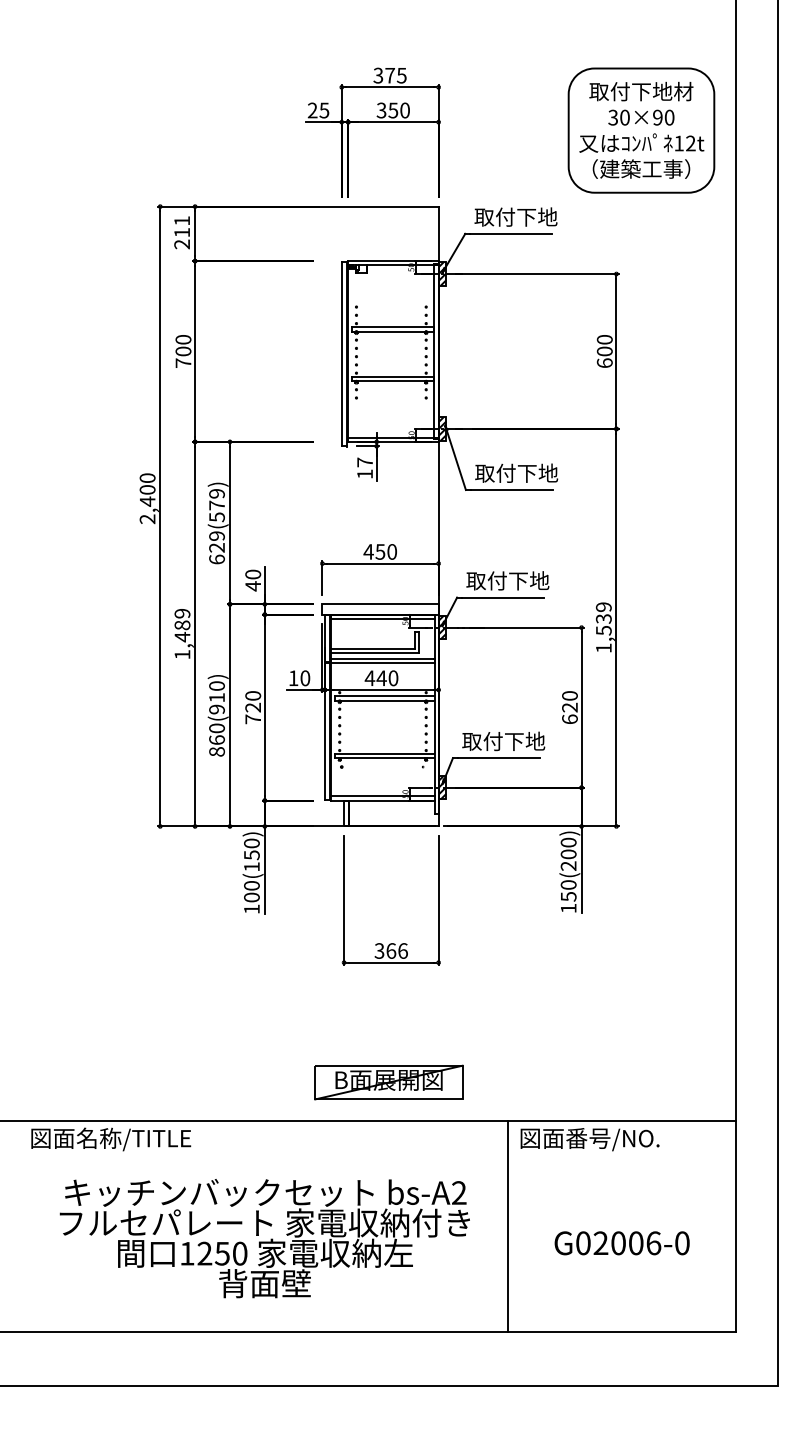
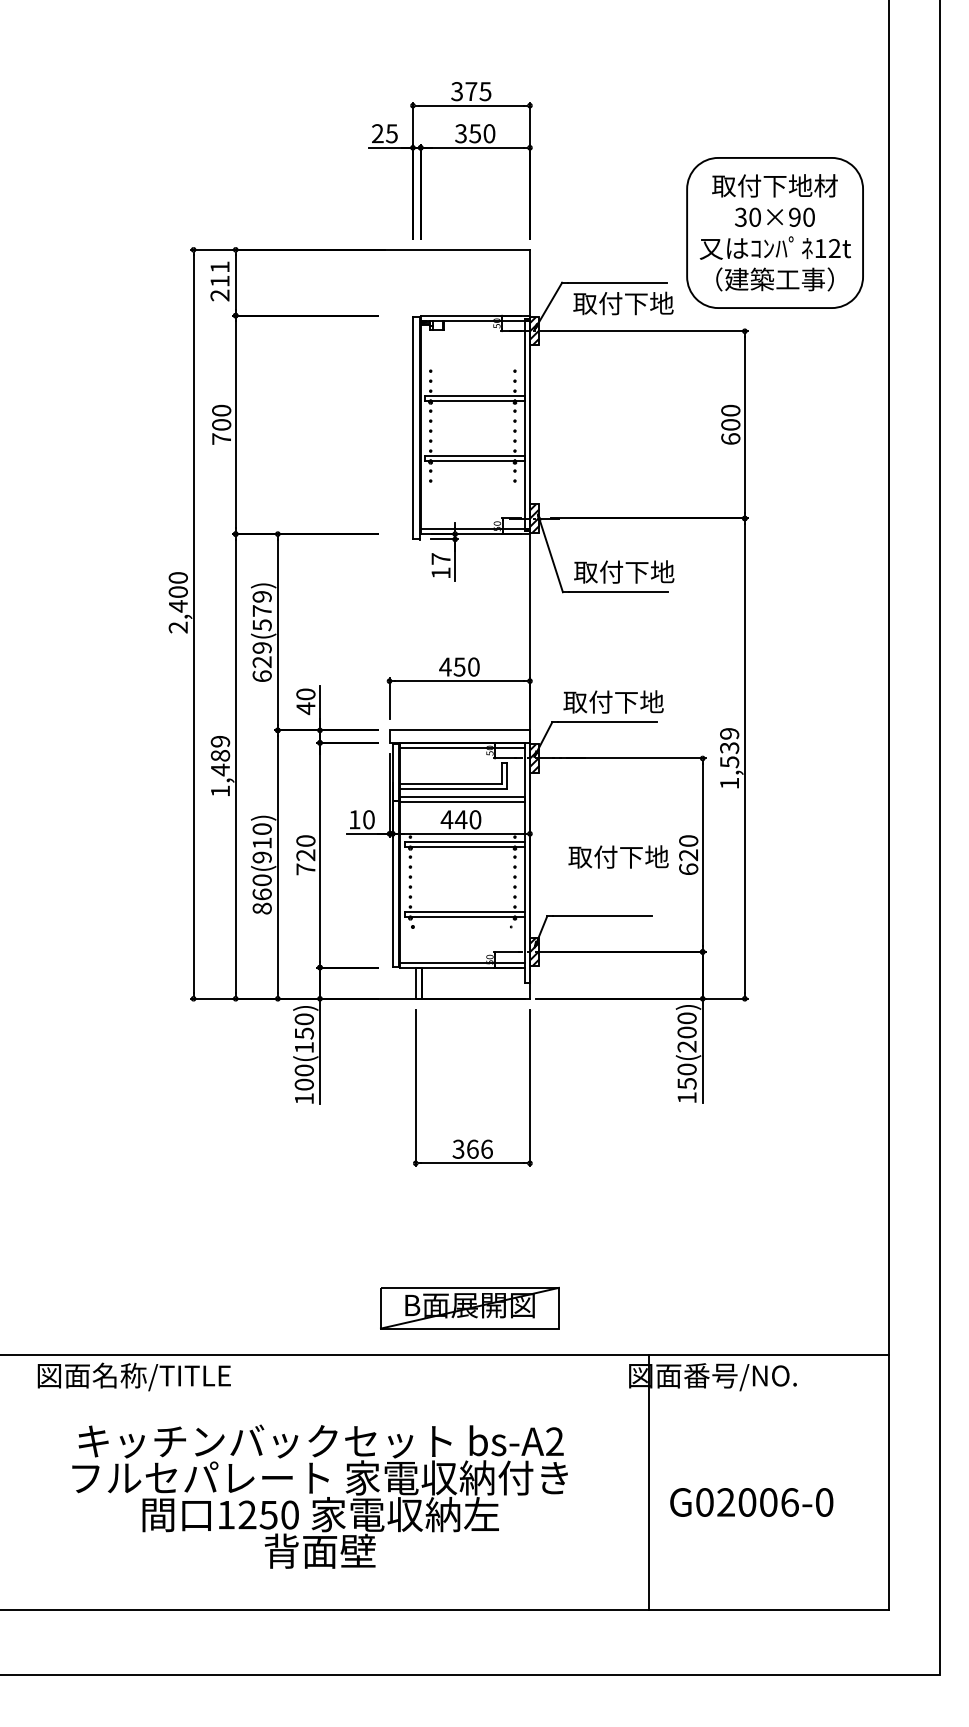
part: (641, 130) -> (774, 232), moved
text: (516, 217) -> (623, 303), moved
text: (503, 740) -> (618, 856), moved
line: (508, 1225) -> (649, 1481), moved

